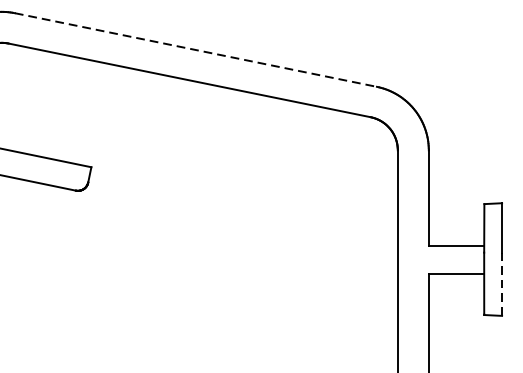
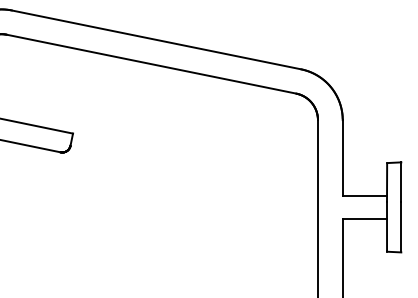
line: (195, 49) -> (156, 39), dashed -> solid
line: (502, 283) -> (401, 226), dashed -> solid

